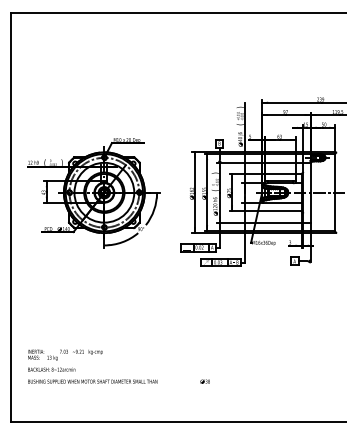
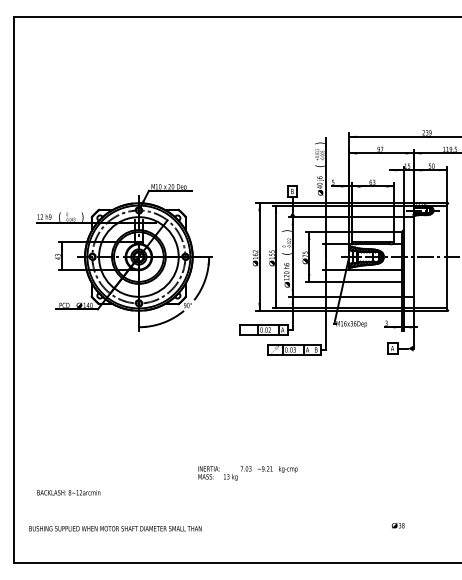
text: (65, 355) -> (247, 473), moved
text: (92, 381) -> (115, 528), moved
text: (204, 381) -> (397, 525), moved

